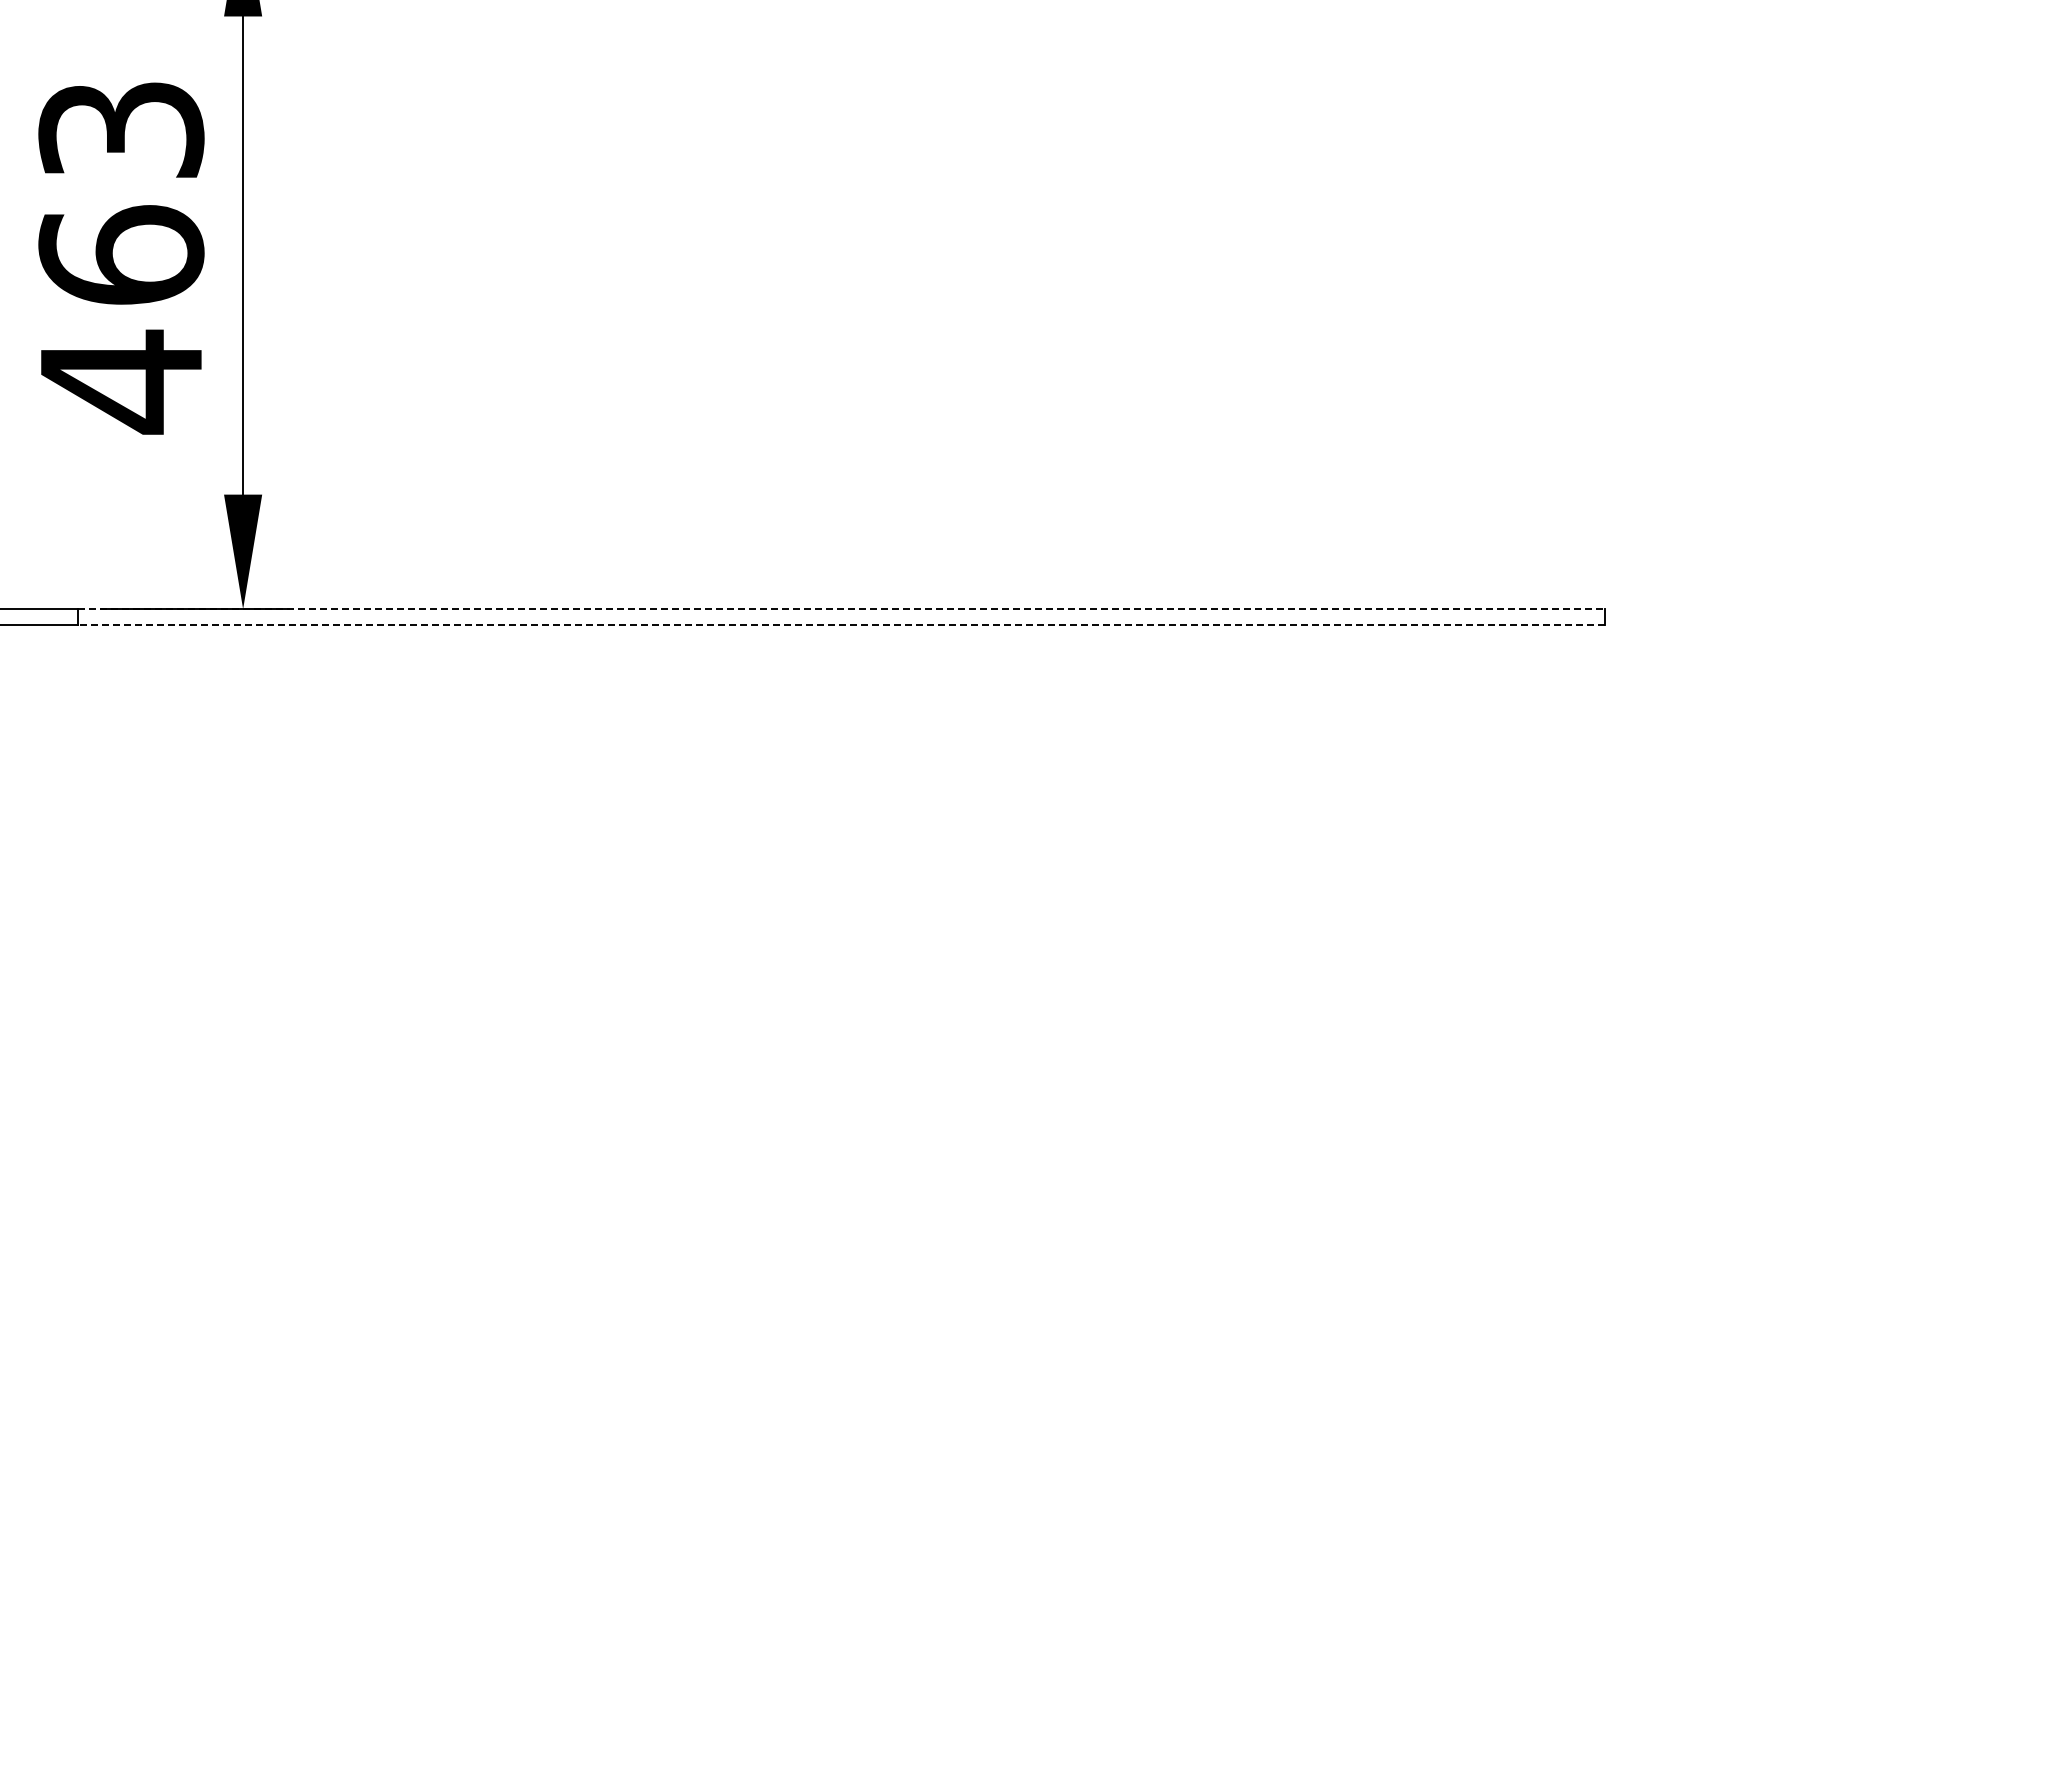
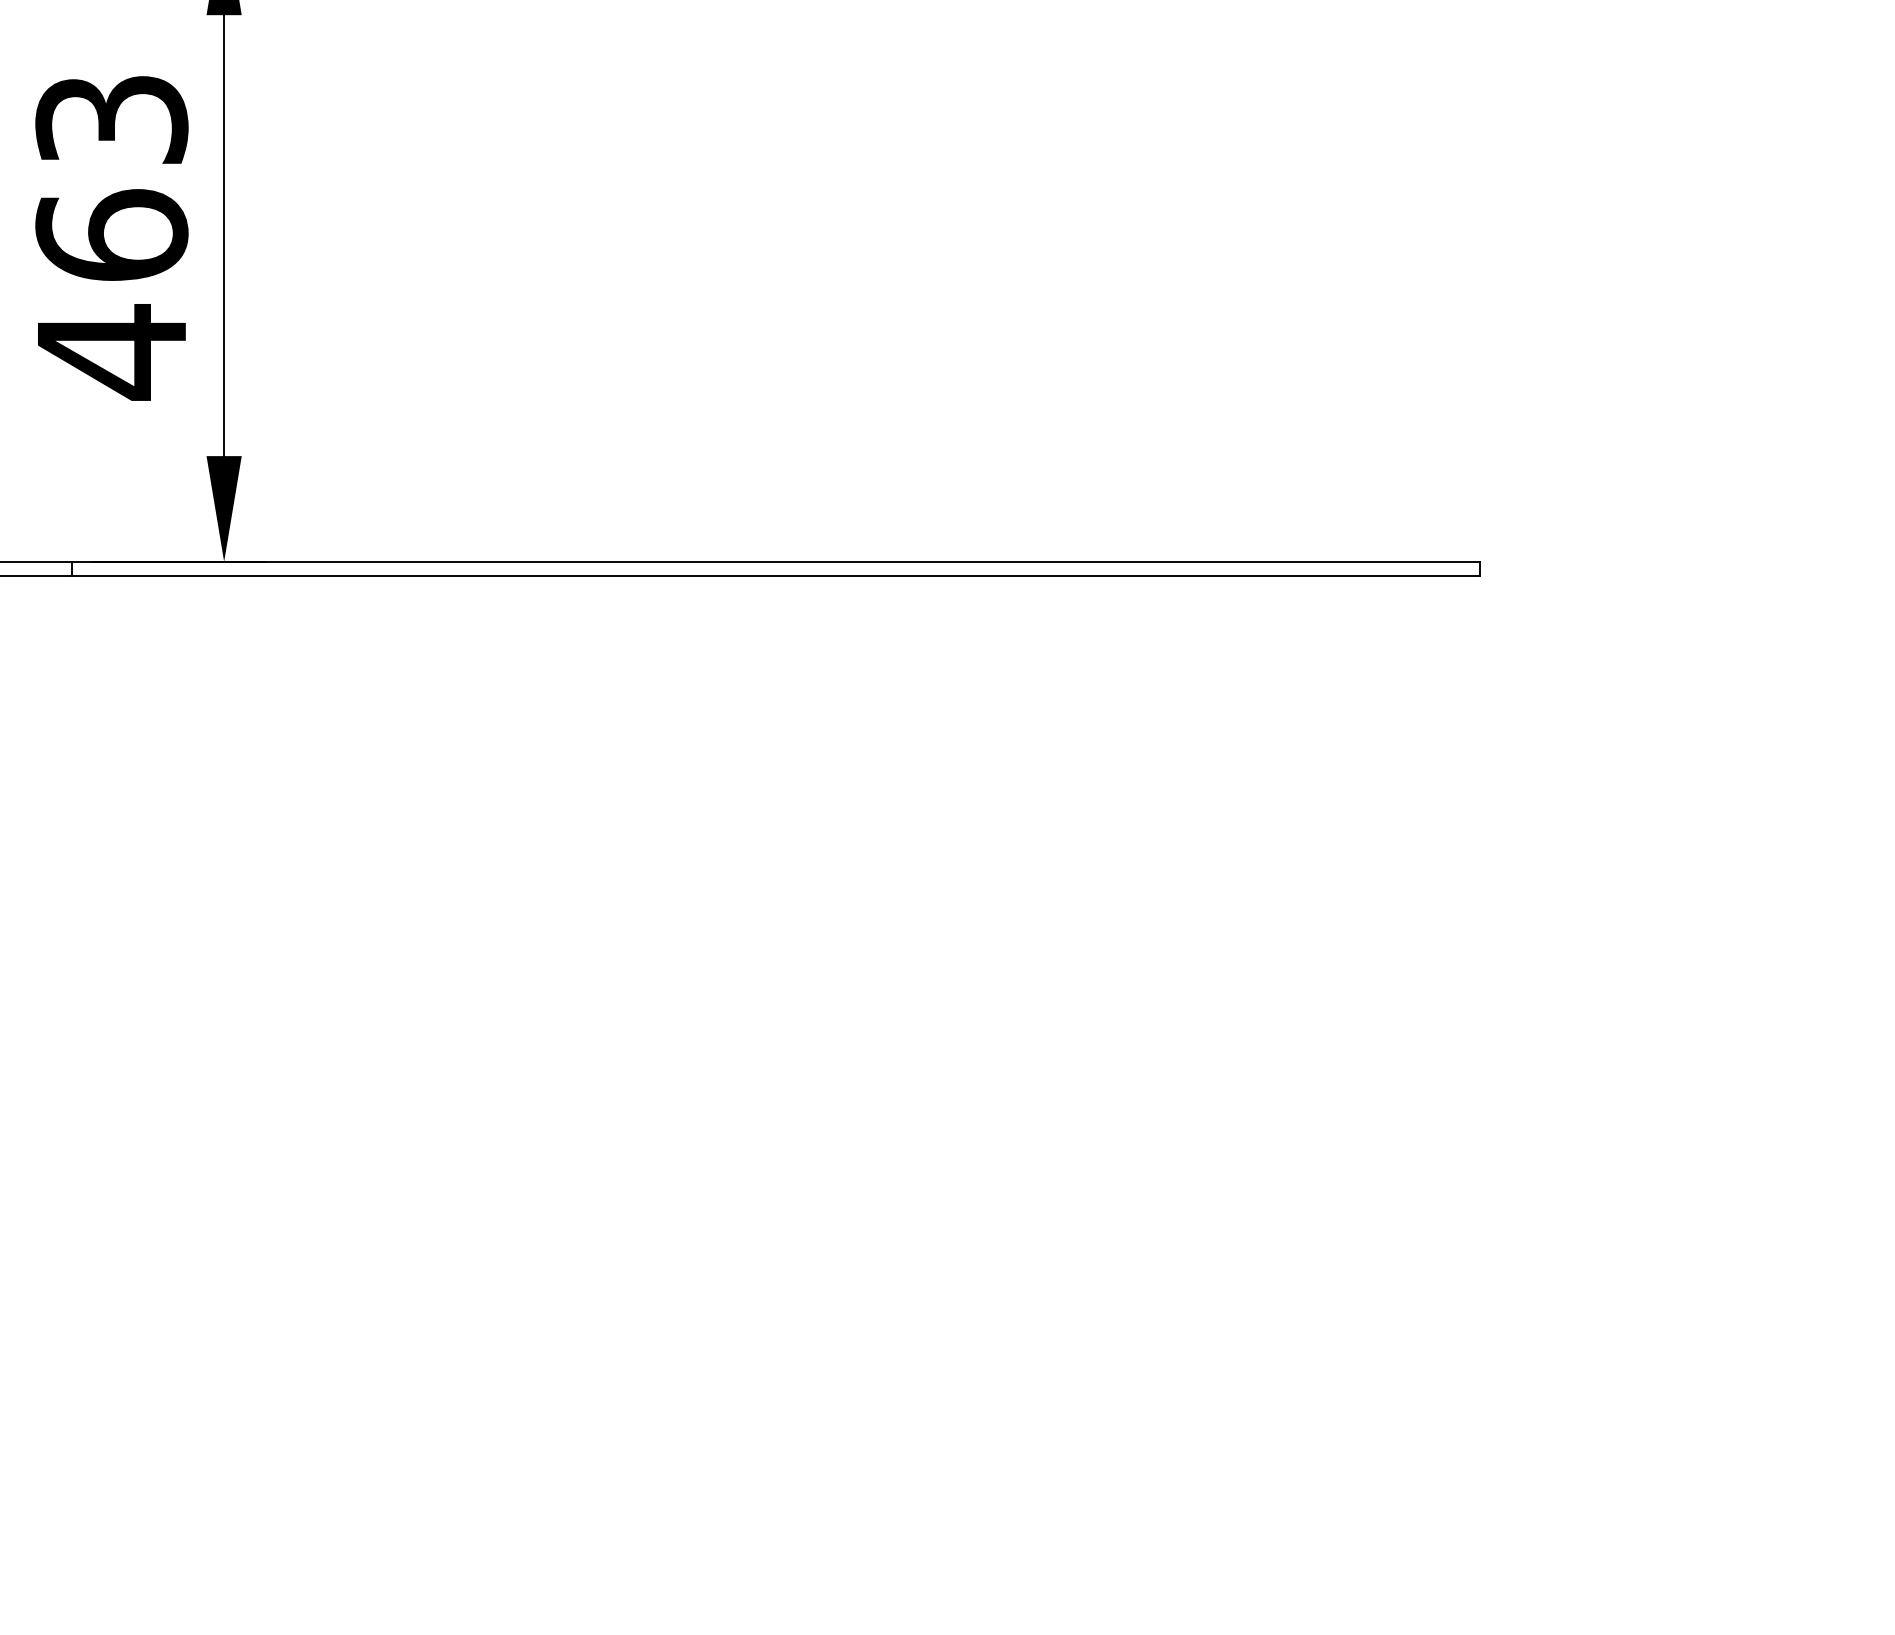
line: (841, 609) -> (775, 562), dashed -> solid
line: (841, 624) -> (775, 575), dashed -> solid

